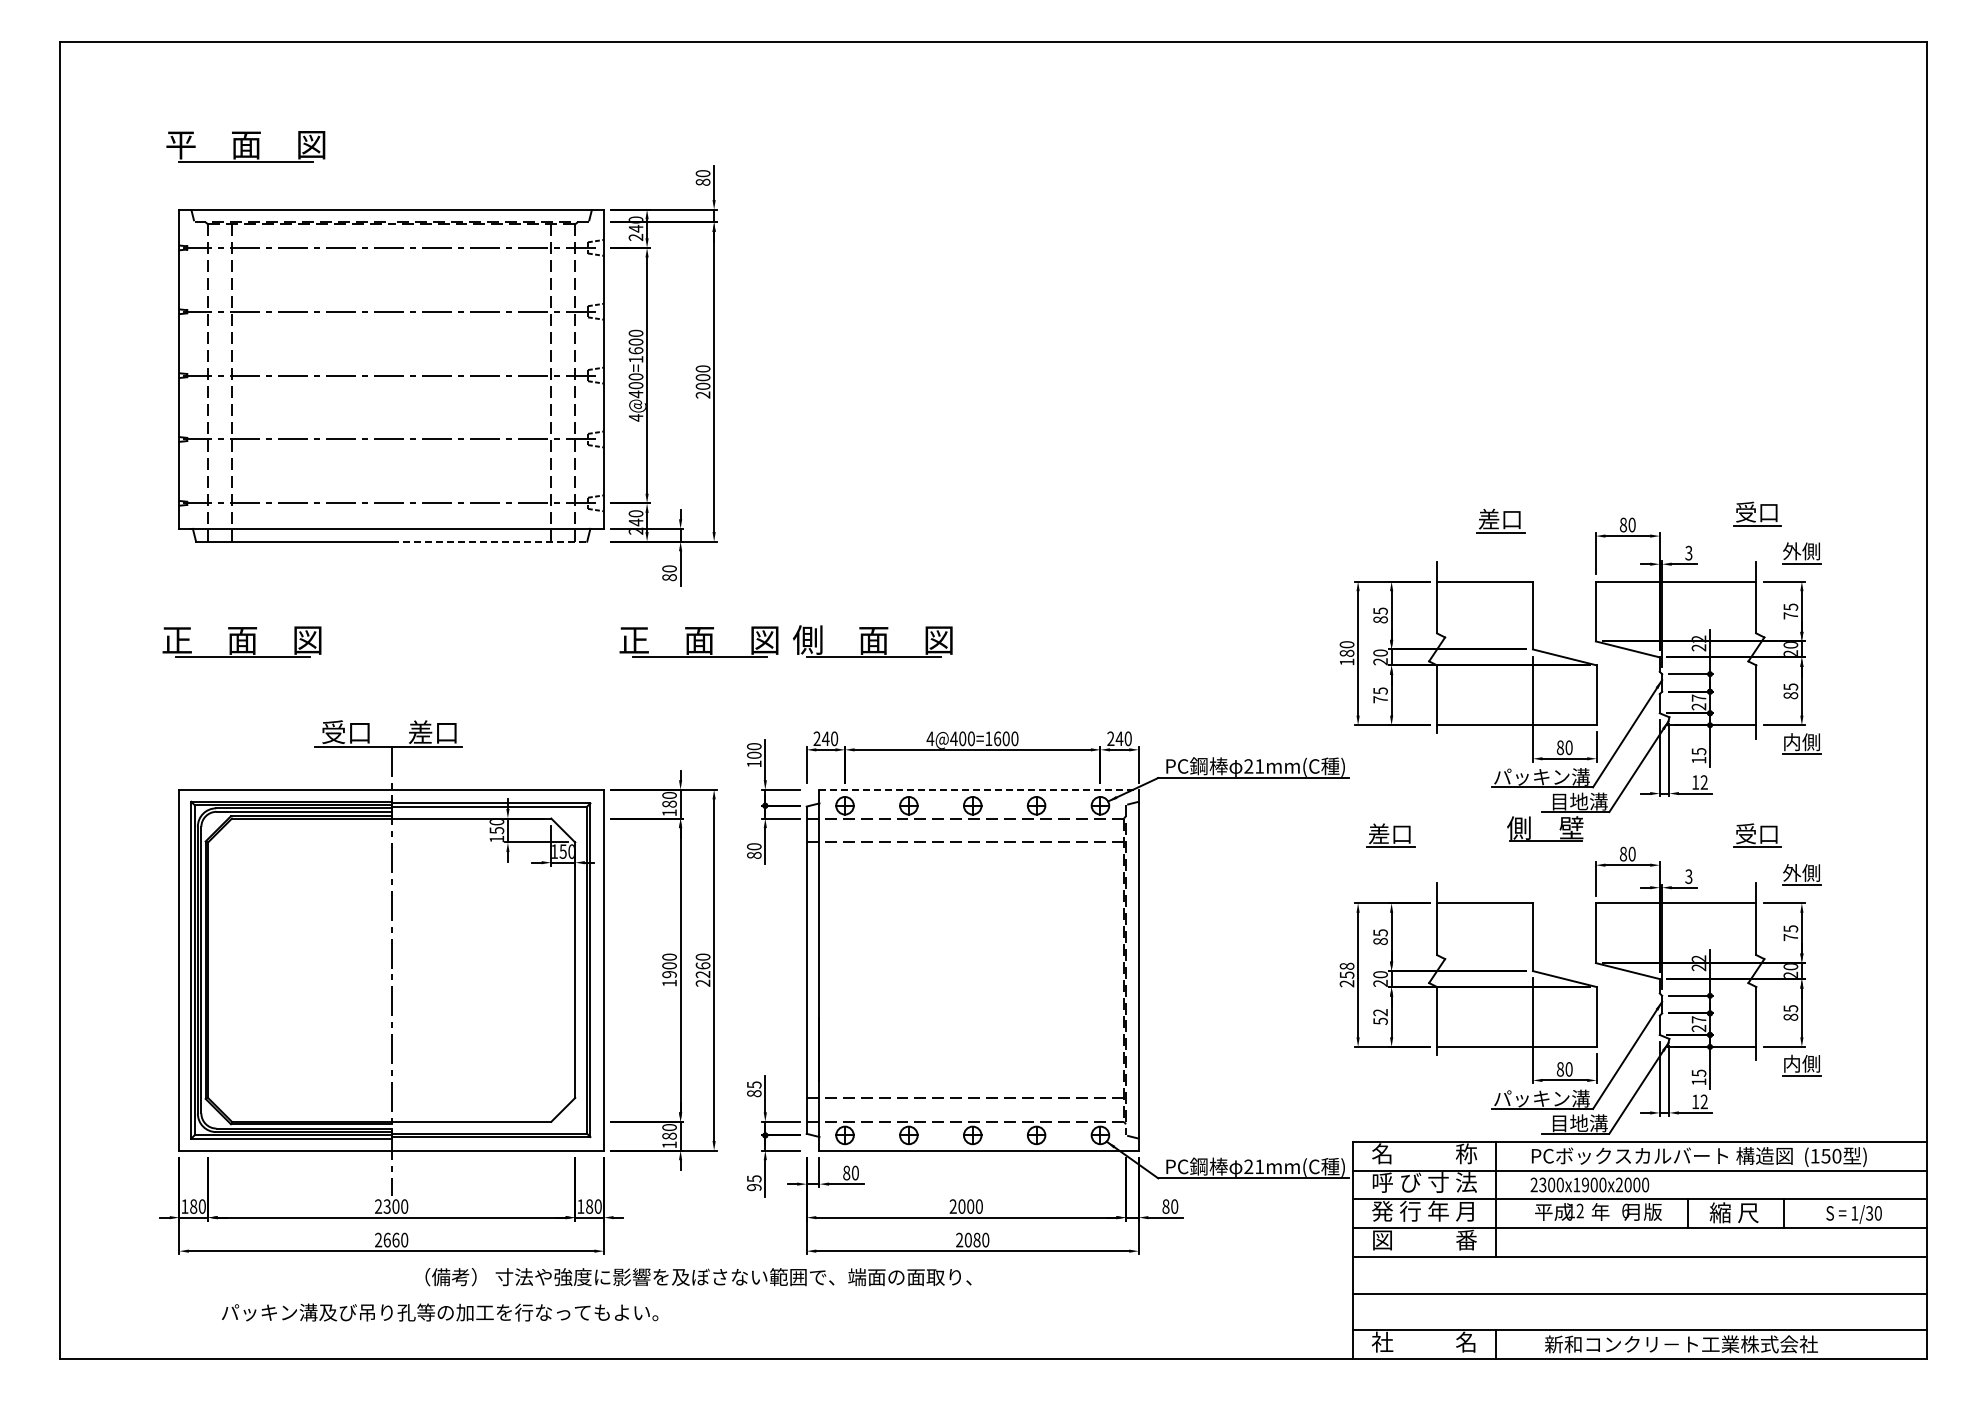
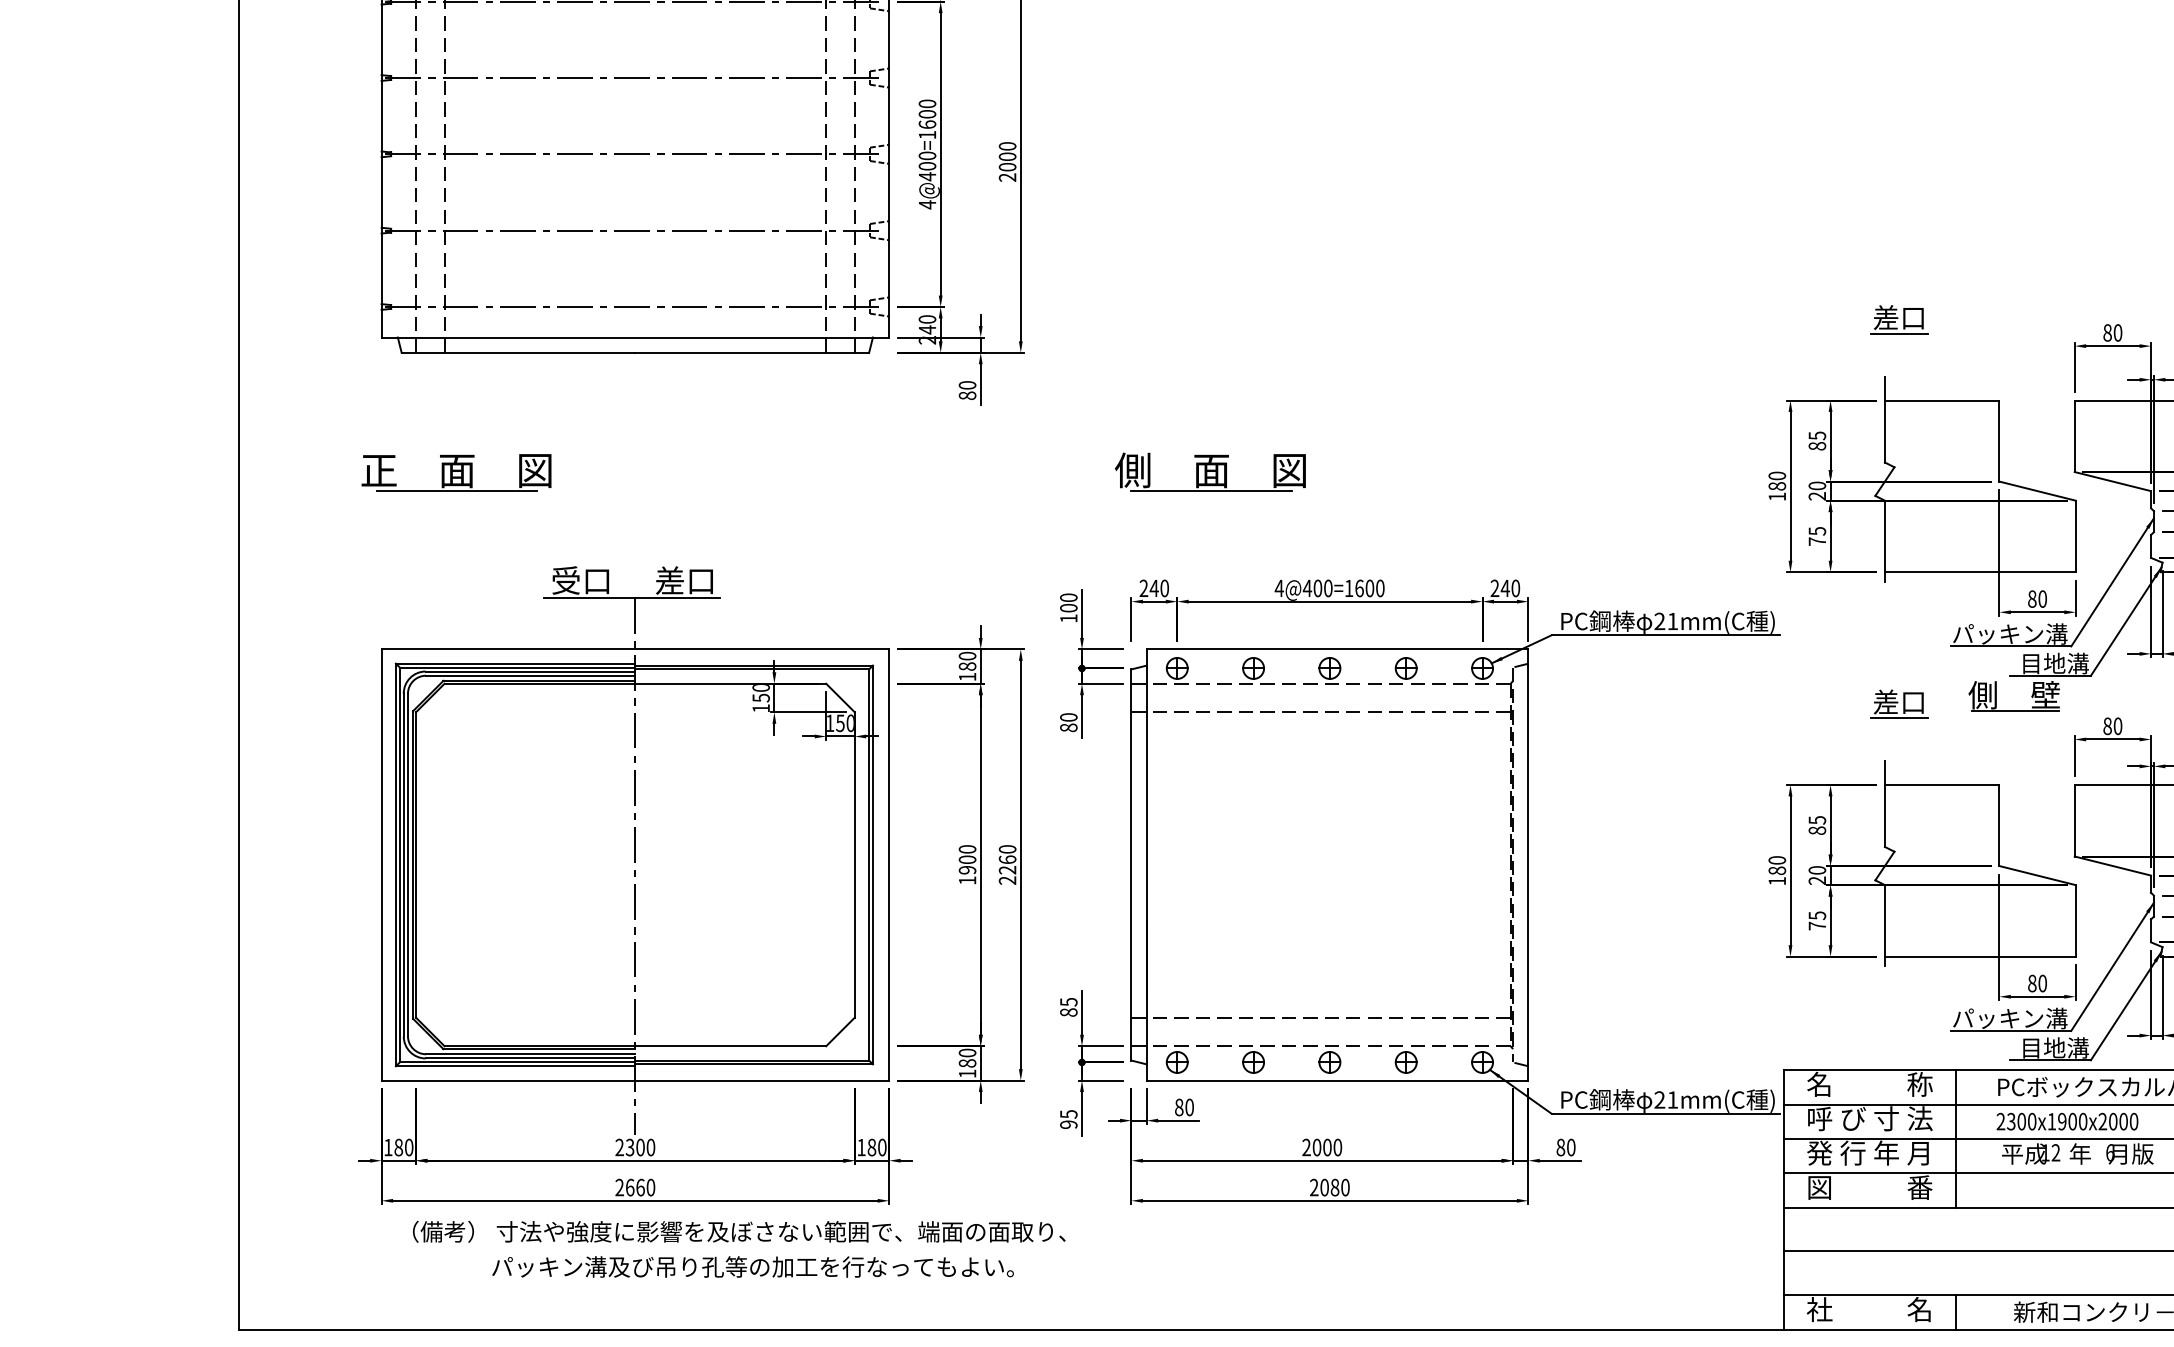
part: (1500, 520) -> (1899, 319), moved
line: (489, 541) -> (752, 352), dashed -> solid
part: (698, 641) -> (1002, 472), removed
line: (979, 789) -> (1337, 649), dashed -> solid
part: (1390, 835) -> (1899, 703), moved
text: (1346, 974) -> (1776, 870), 258 -> 180
text: (1380, 1016) -> (1817, 920), 52 -> 75
text: (698, 1277) -> (739, 1232), moved
text: (439, 1312) -> (752, 1266), moved

